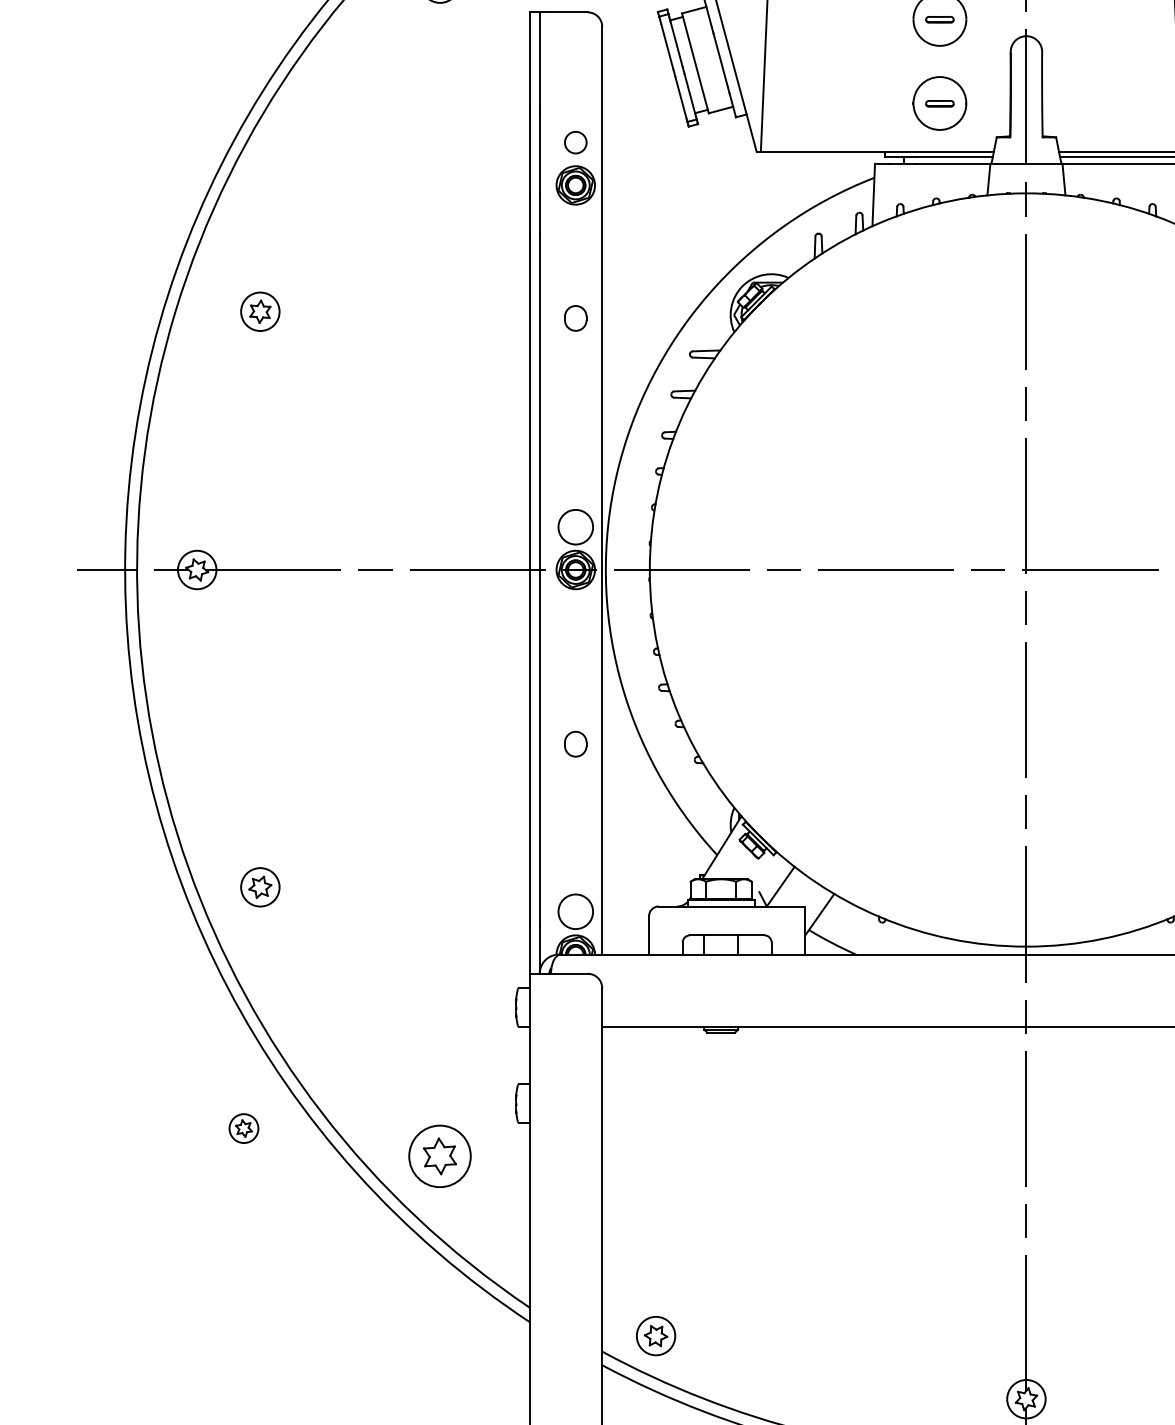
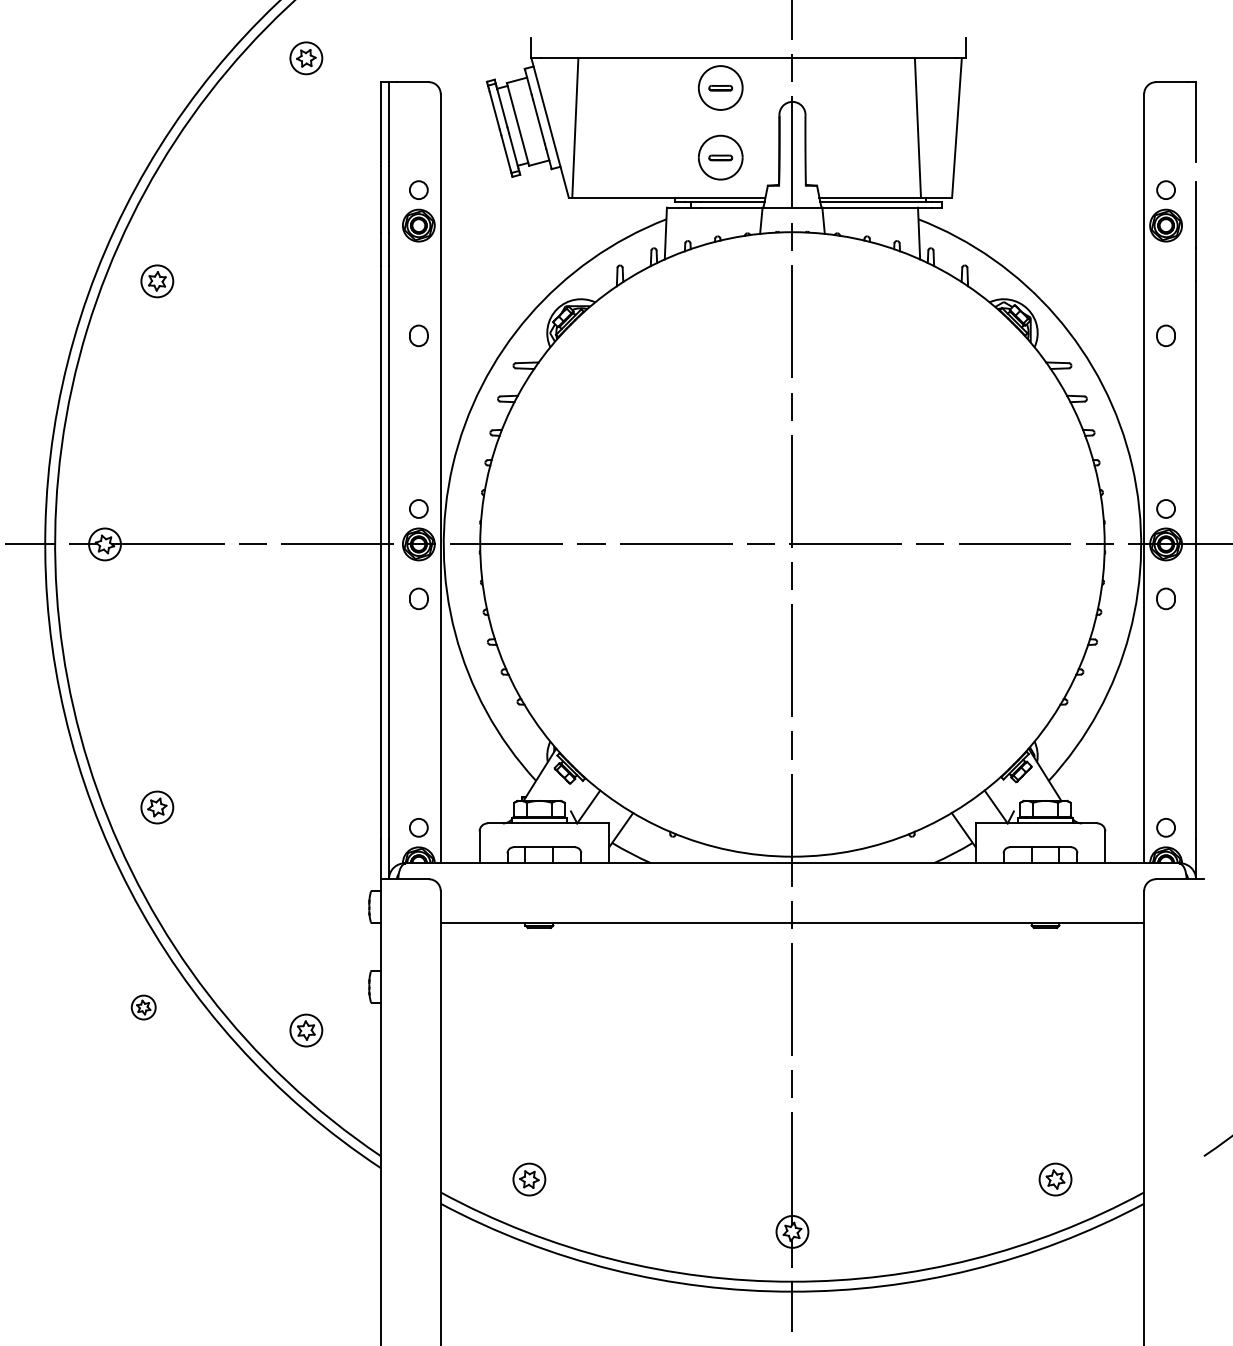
part: (260, 311) -> (157, 281), moved
circle: (575, 526) -> (418, 508), size x0.62
part: (575, 743) -> (418, 598), moved
circle: (575, 911) -> (418, 827), size x0.62
part: (440, 1156) -> (306, 1030), size x0.62
part: (656, 1335) -> (529, 1179), moved

